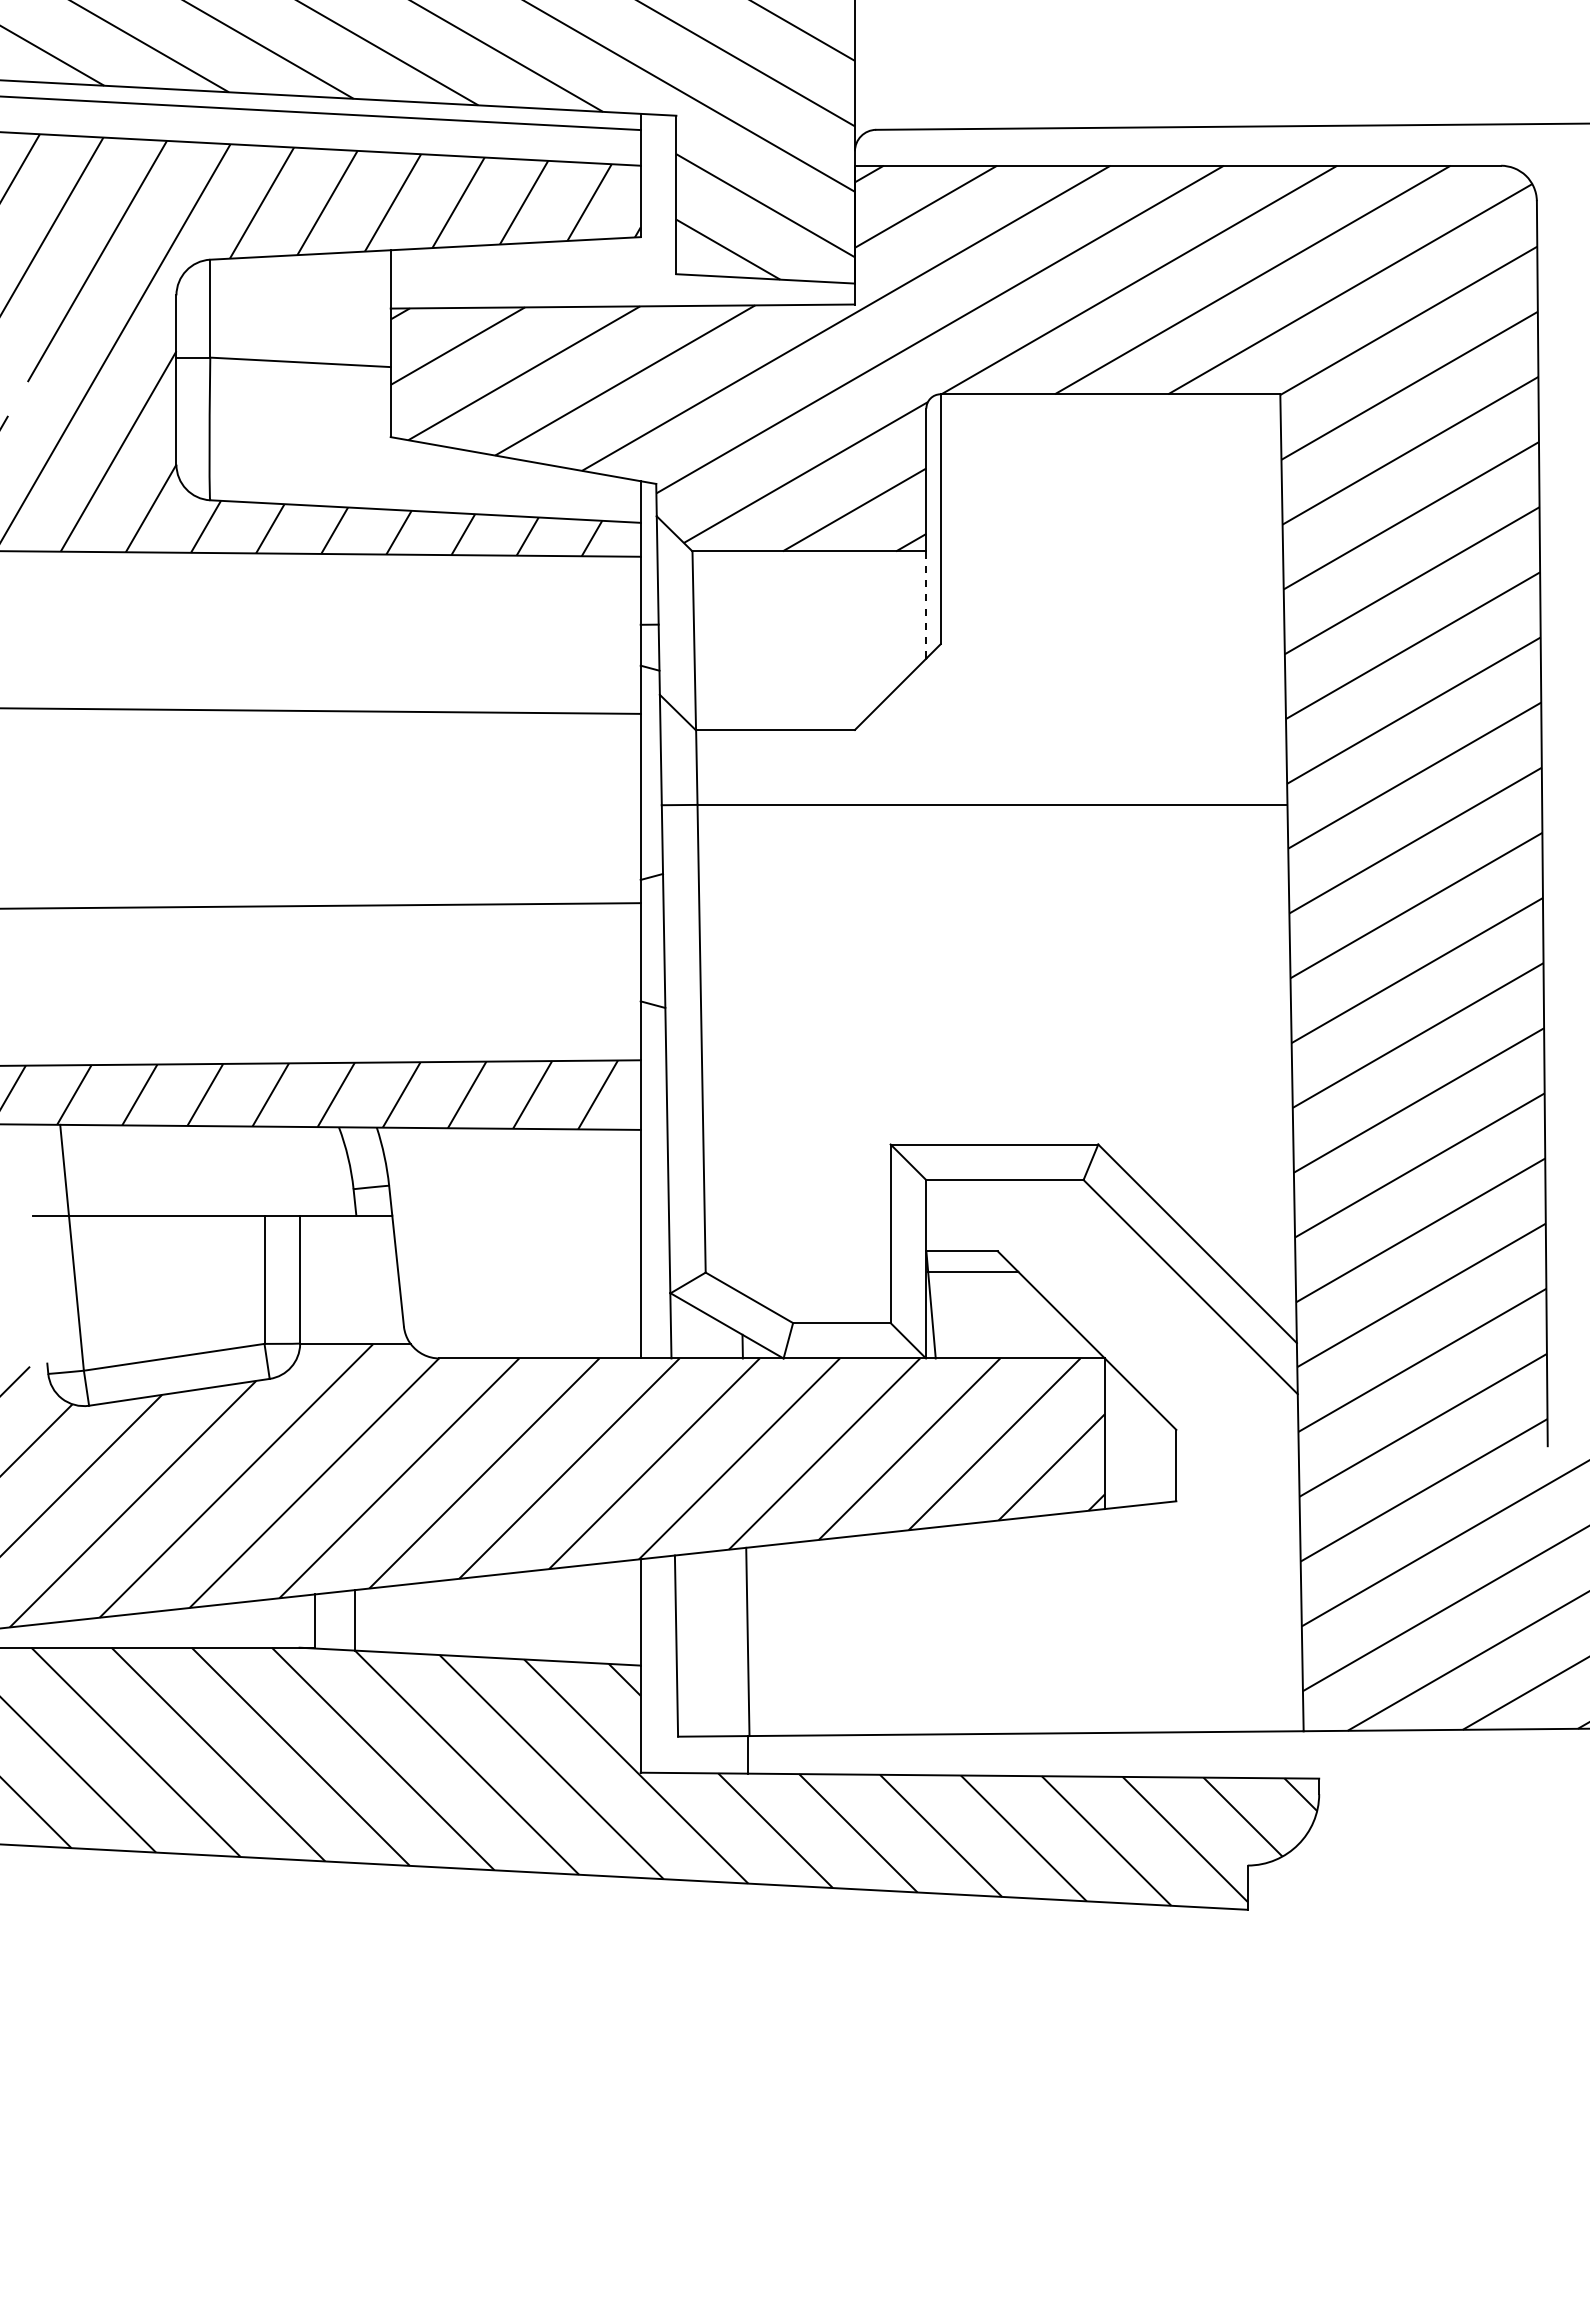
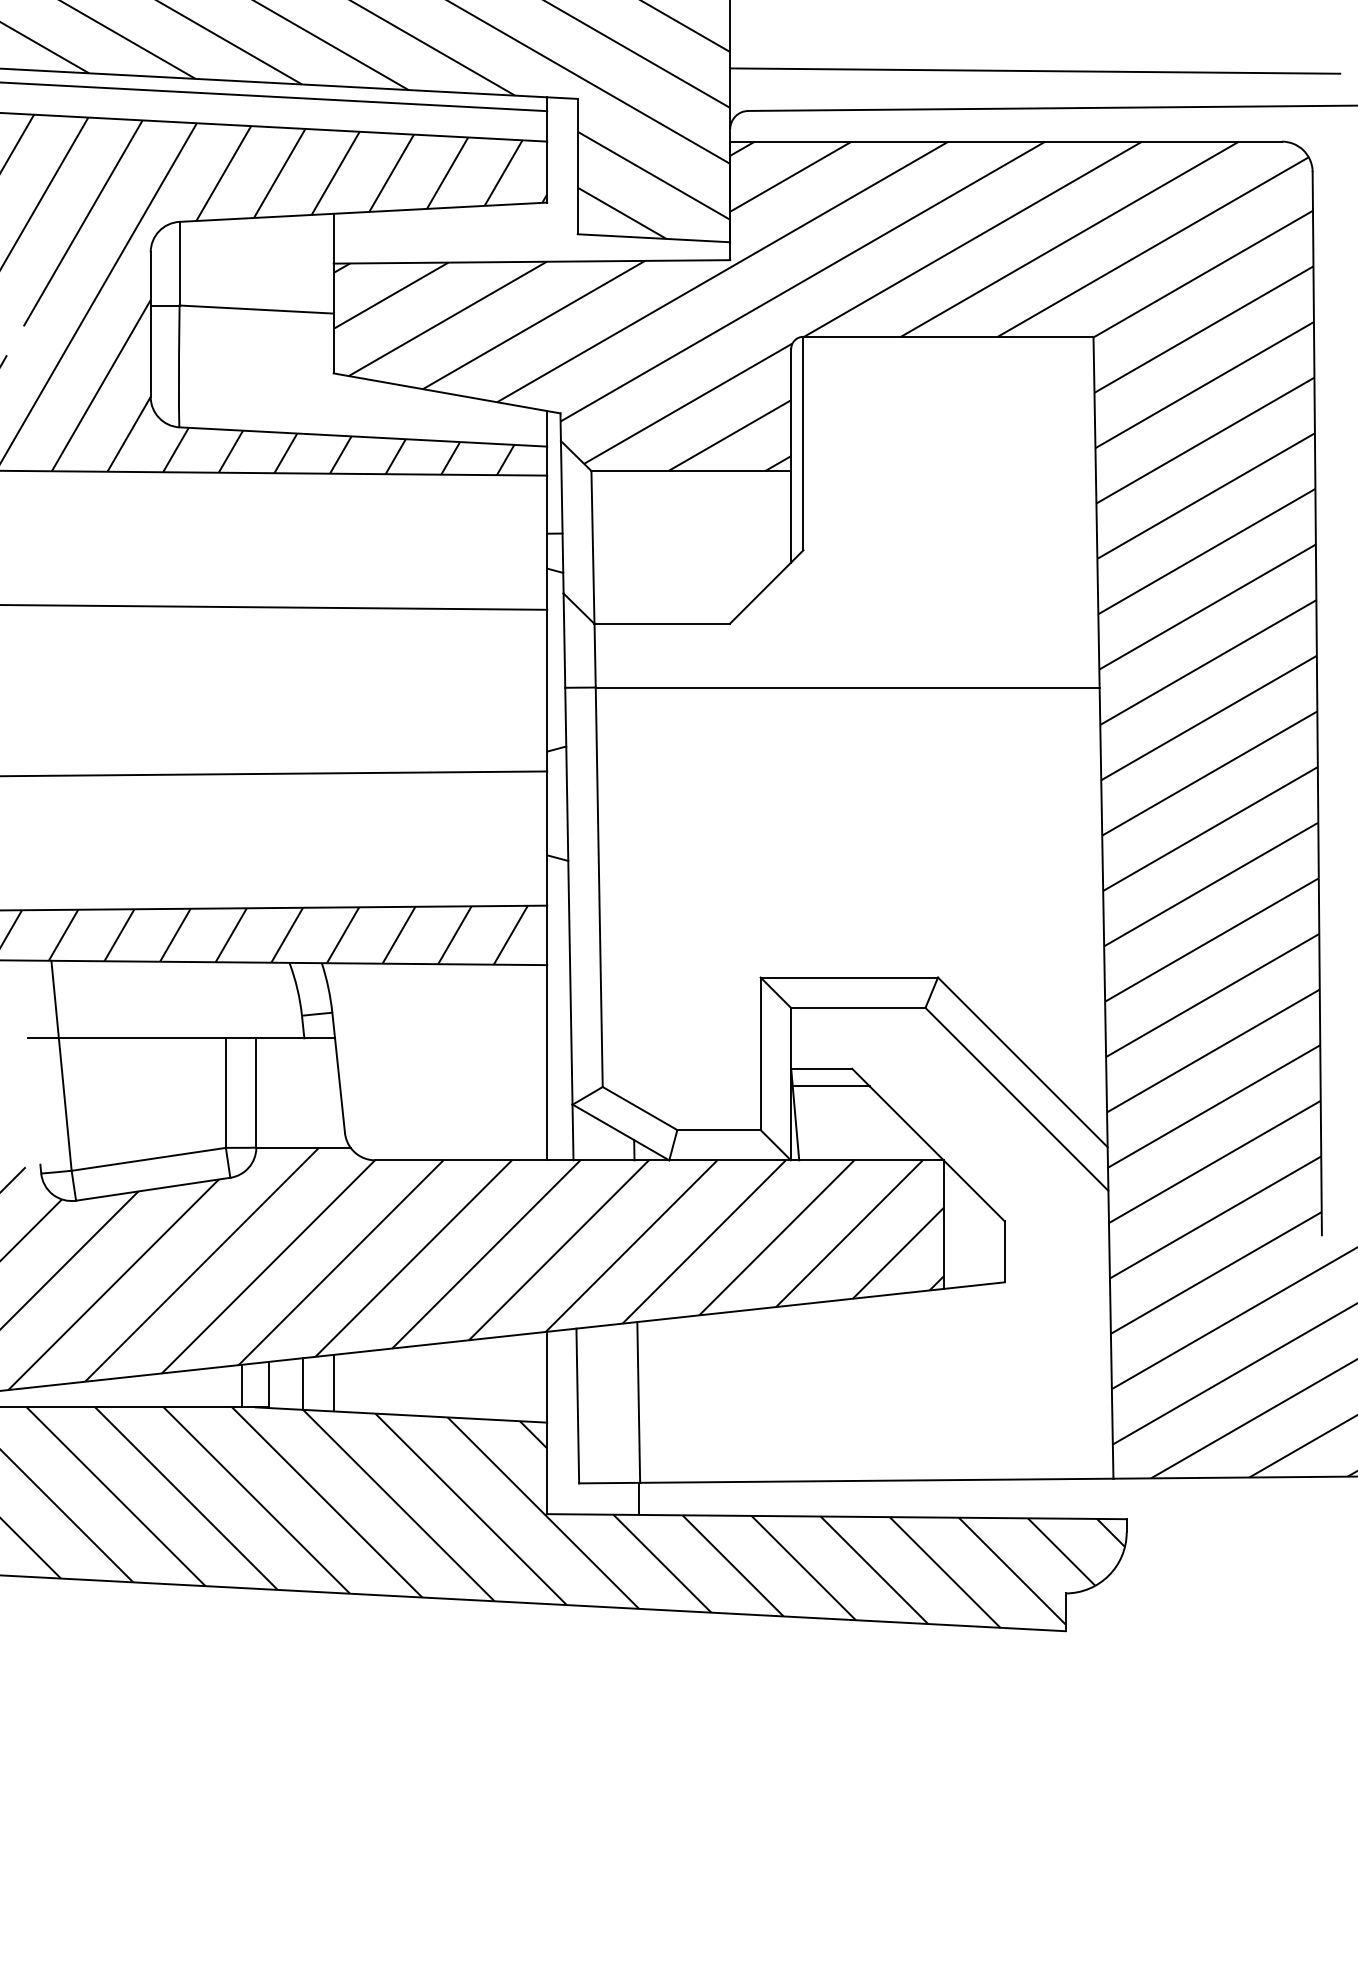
line: (1211, 83) -> (1034, 71), added
line: (926, 604) -> (791, 516), dashed -> solid
line: (390, 1619) -> (333, 1383), added
line: (283, 1622) -> (242, 1385), added

